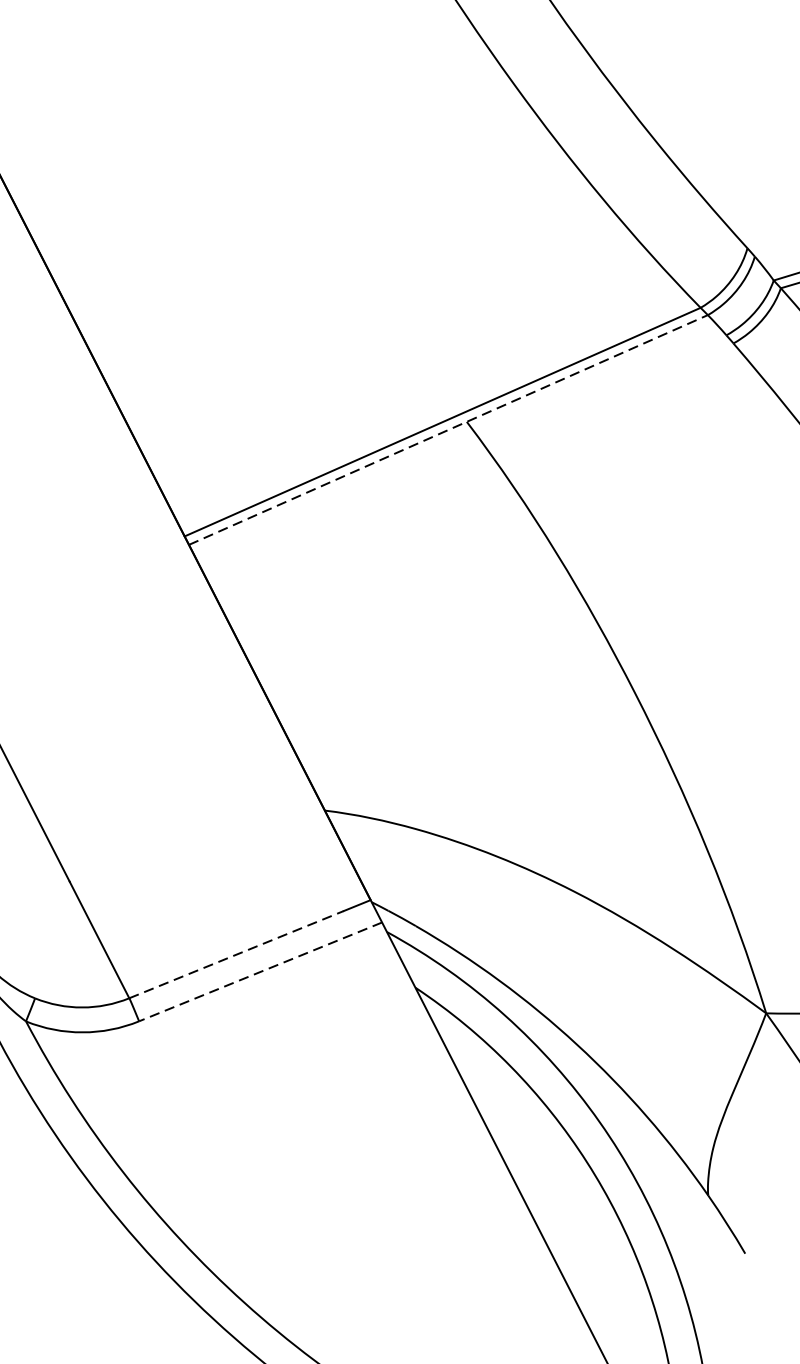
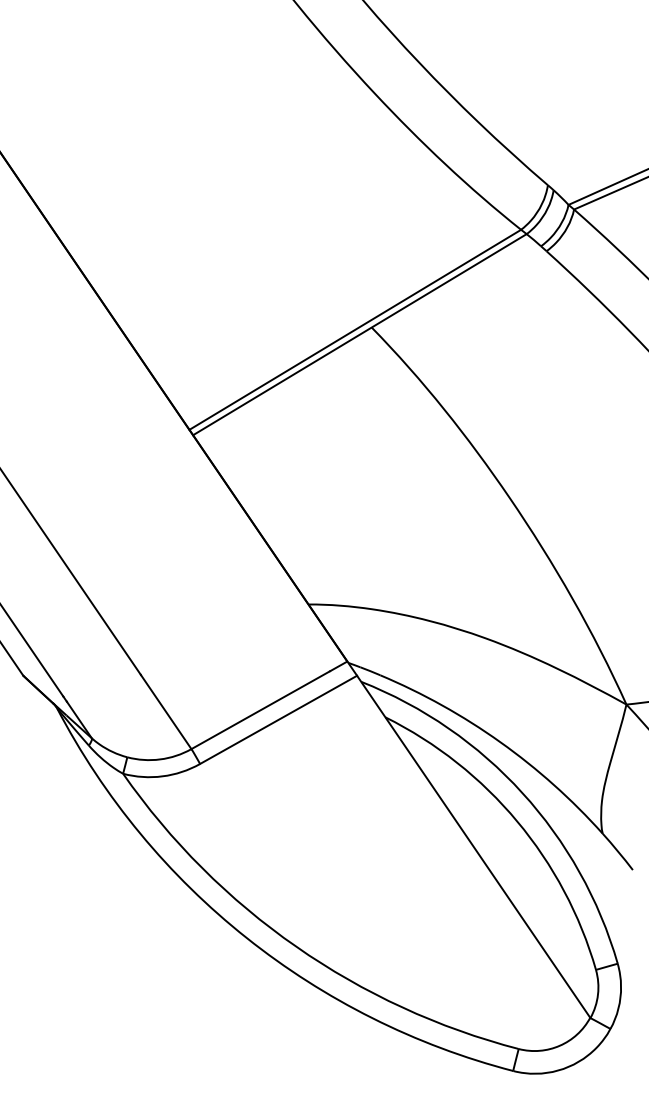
line: (447, 429) -> (359, 334), dashed -> solid
line: (237, 953) -> (261, 709), dashed -> solid
line: (260, 972) -> (278, 720), dashed -> solid

